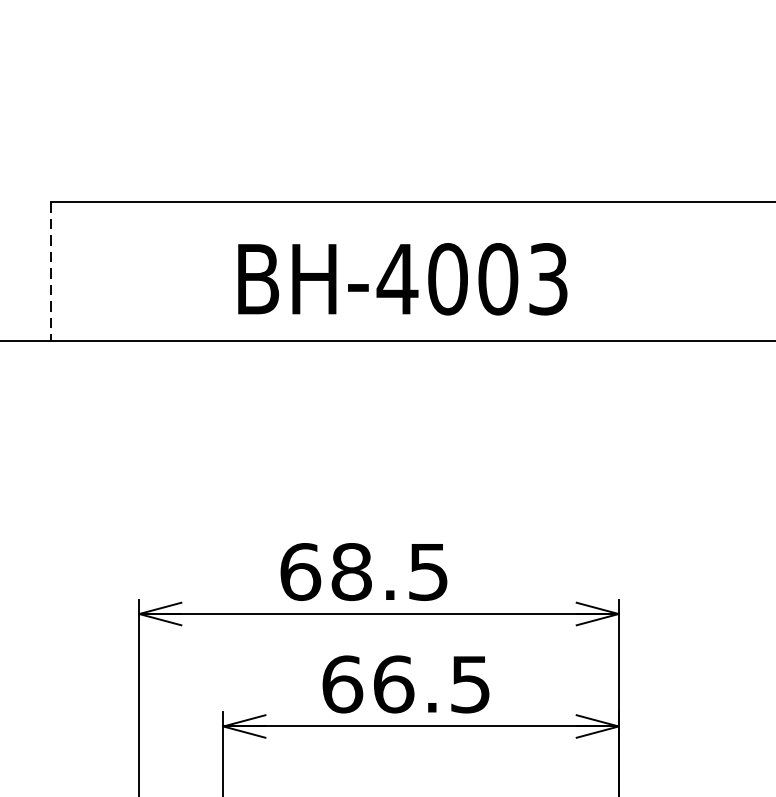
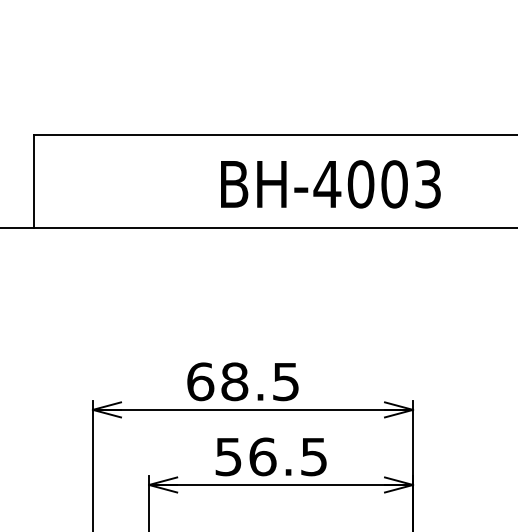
line: (50, 271) -> (33, 181), dashed -> solid
text: (402, 279) -> (330, 184), moved
text: (342, 683) -> (228, 456), 66.5 -> 56.5

